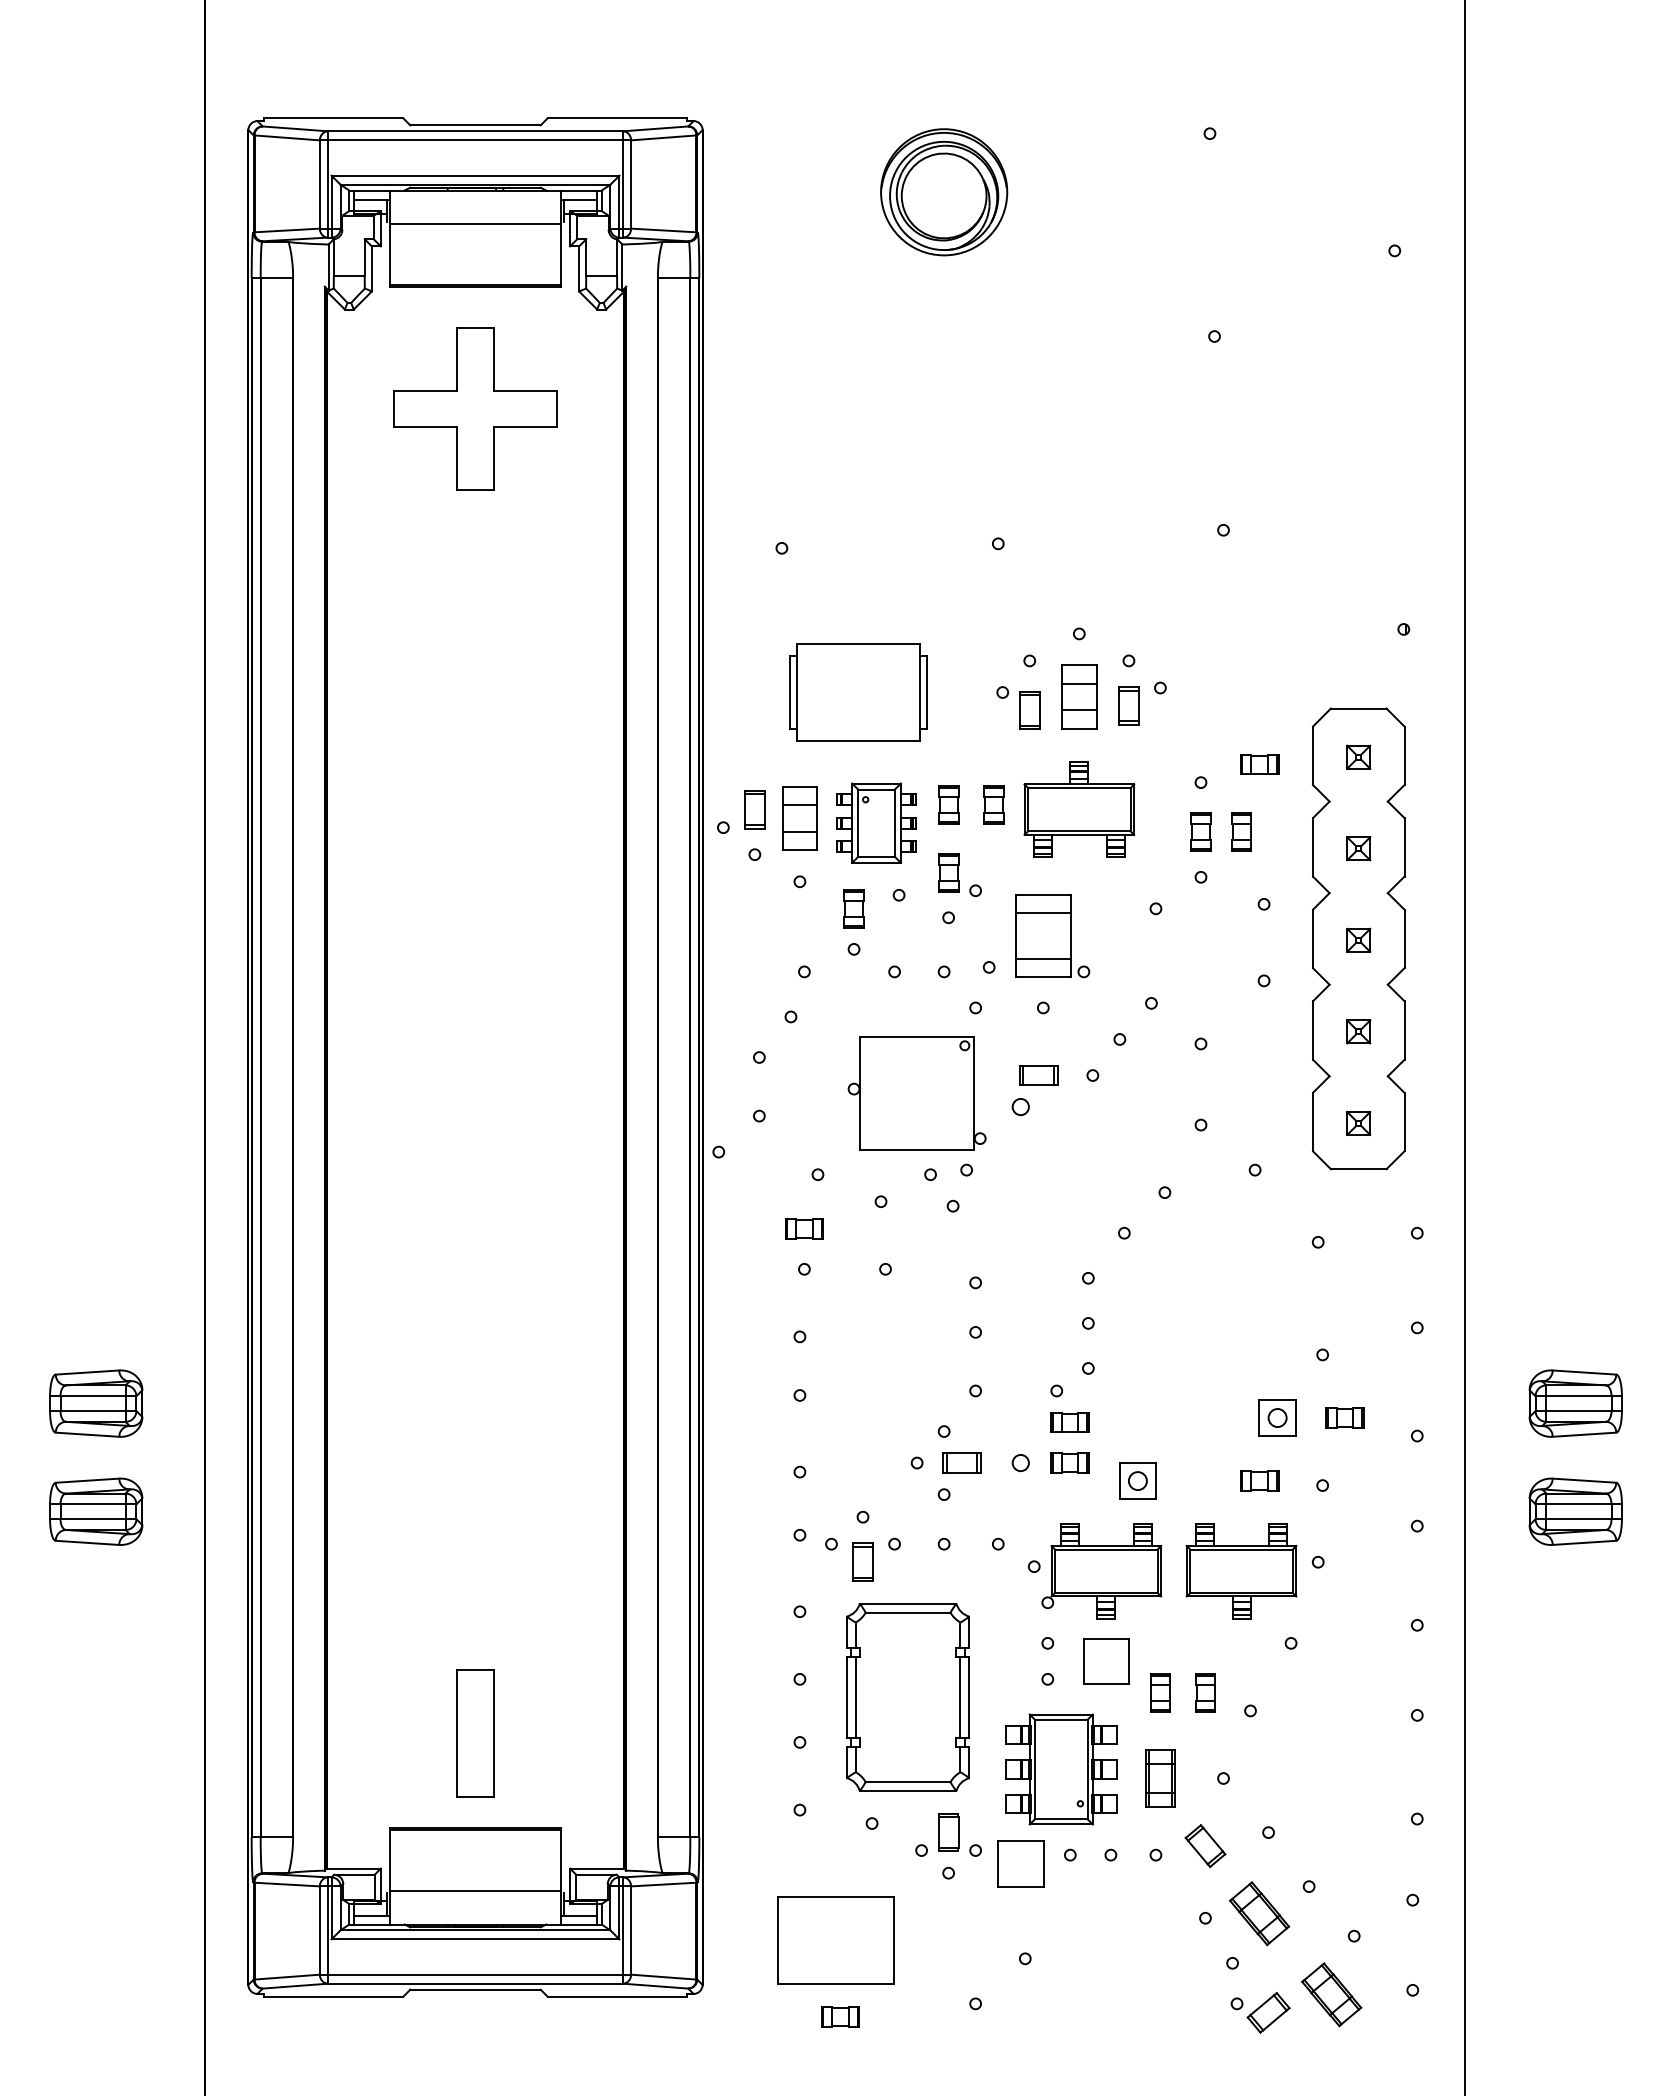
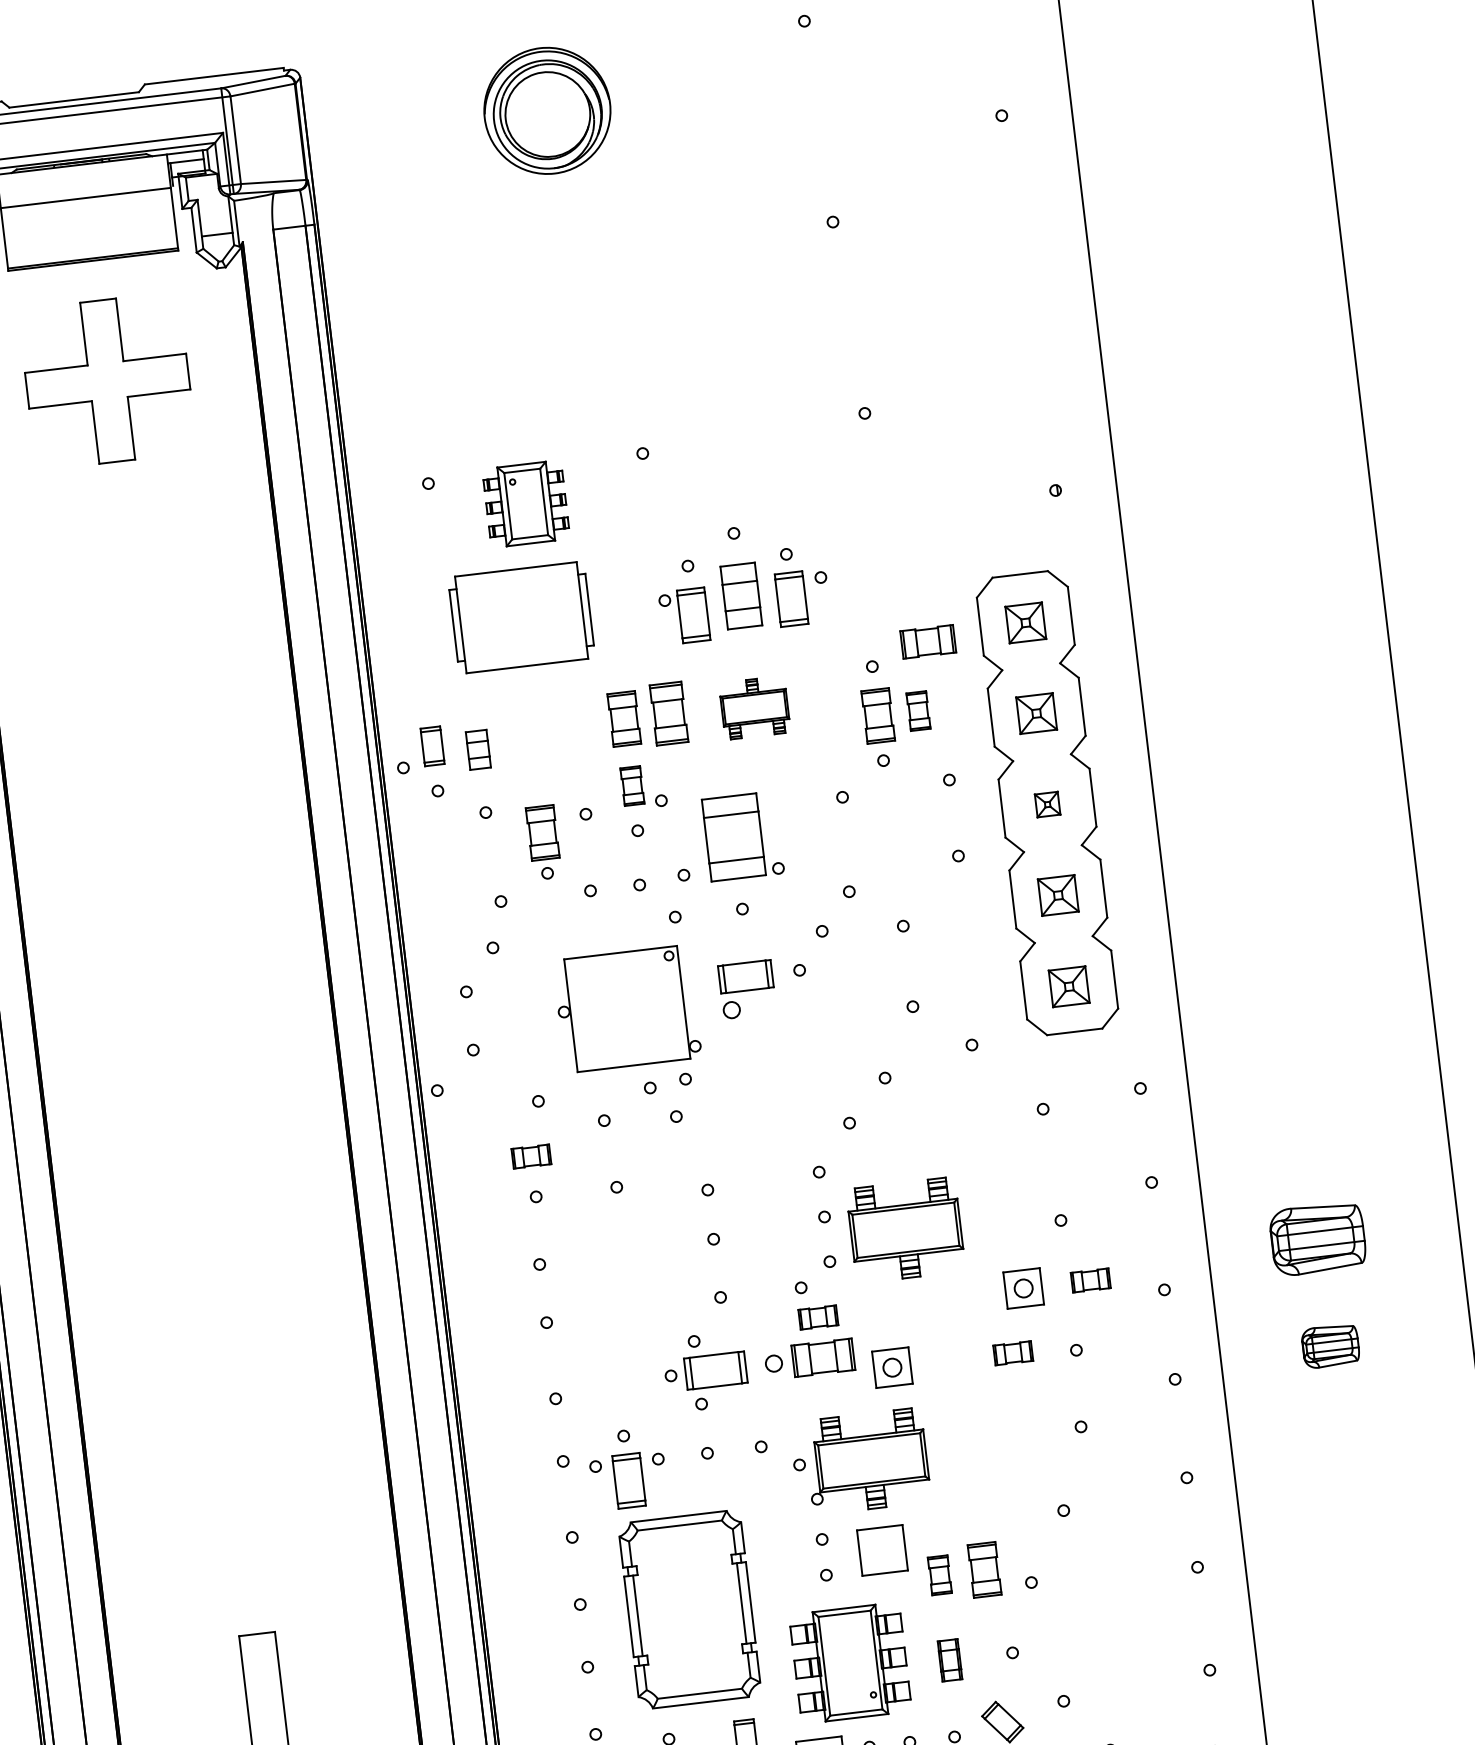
part: (1128, 705) -> (791, 598), size x1.4
part: (1029, 710) -> (693, 615), size x1.4
part: (1358, 756) -> (1025, 622), size x1.6
part: (1259, 764) -> (928, 641), size x1.4
part: (948, 804) -> (624, 718), size x1.4
part: (993, 804) -> (668, 712), size x1.6
part: (1079, 809) -> (754, 707), size x0.6
part: (799, 818) -> (477, 749), size x0.6
part: (876, 822) -> (526, 503), moved
part: (1200, 831) -> (877, 715), size x1.4
part: (1358, 848) -> (1036, 713), size x1.6
part: (853, 908) -> (542, 832), size x1.4
part: (1358, 1031) -> (1058, 895), size x1.6
part: (1038, 1075) -> (745, 976), size x1.4
part: (1358, 1122) -> (1069, 985), size x1.6
part: (961, 1462) -> (715, 1370), size x1.6
part: (1069, 1462) -> (822, 1357), size x1.6
part: (1575, 1511) -> (1330, 1346), size x0.6
part: (862, 1561) -> (628, 1480), size x1.4
part: (1241, 1571) -> (905, 1230), moved
part: (1205, 1692) -> (984, 1569), size x1.4
part: (1160, 1778) -> (950, 1660), size x0.7

